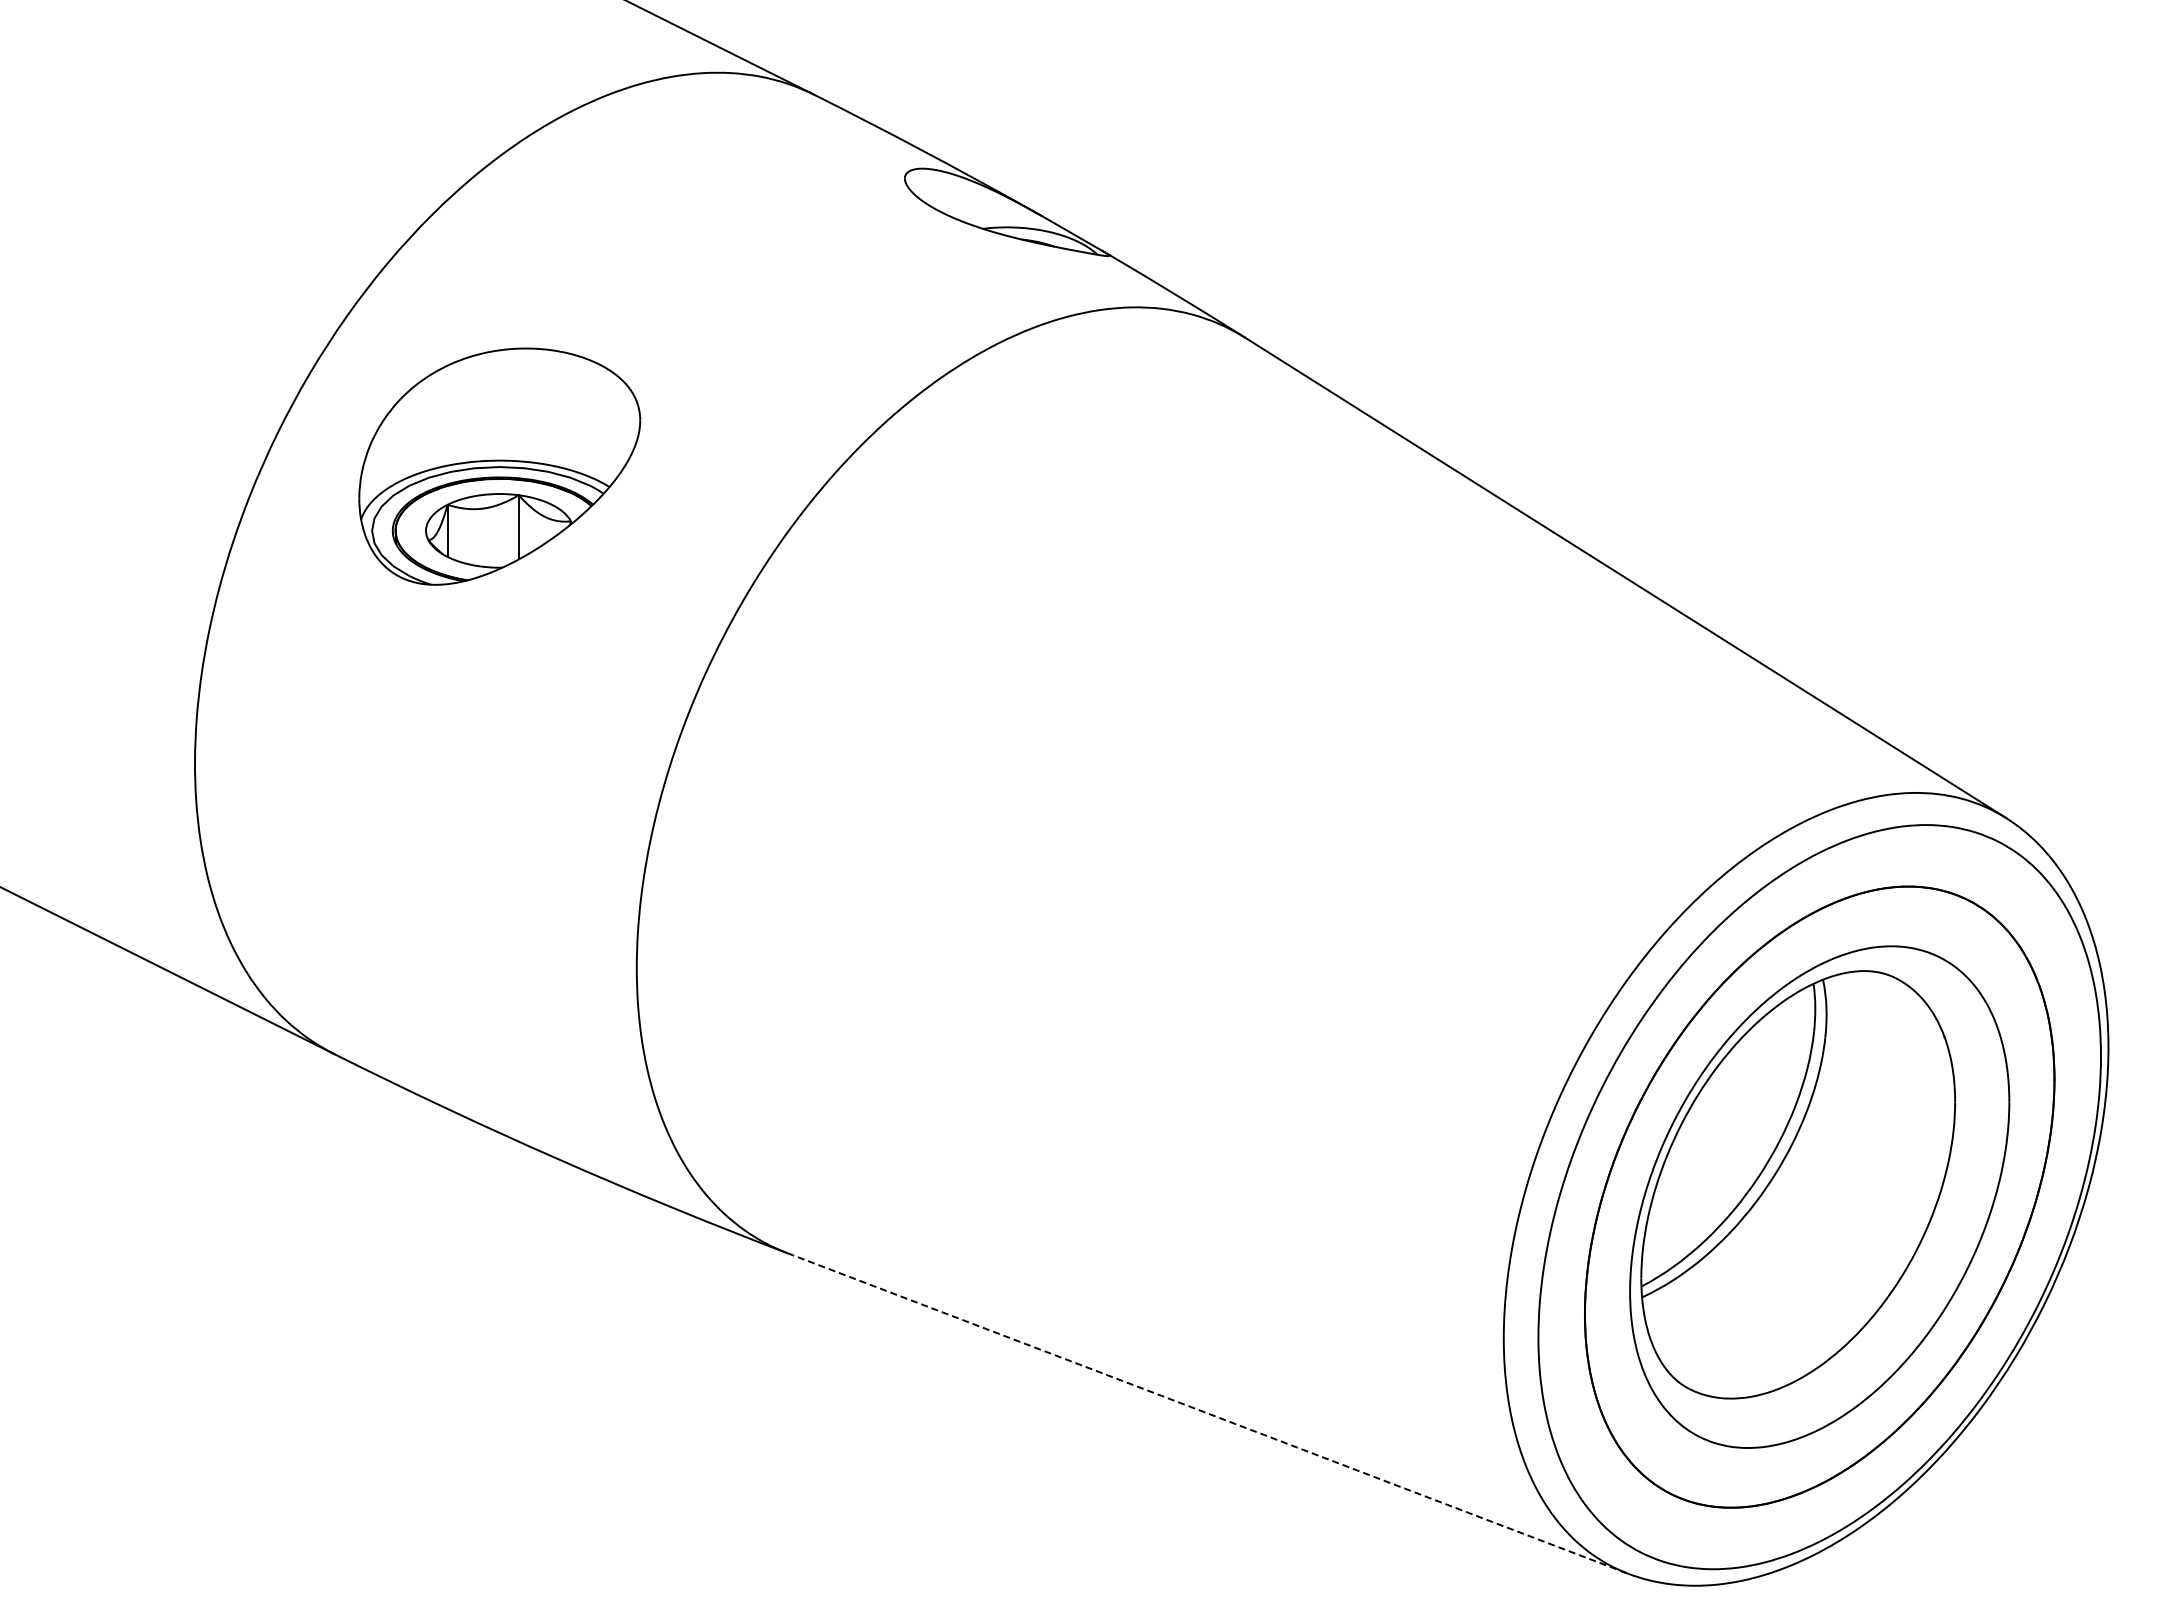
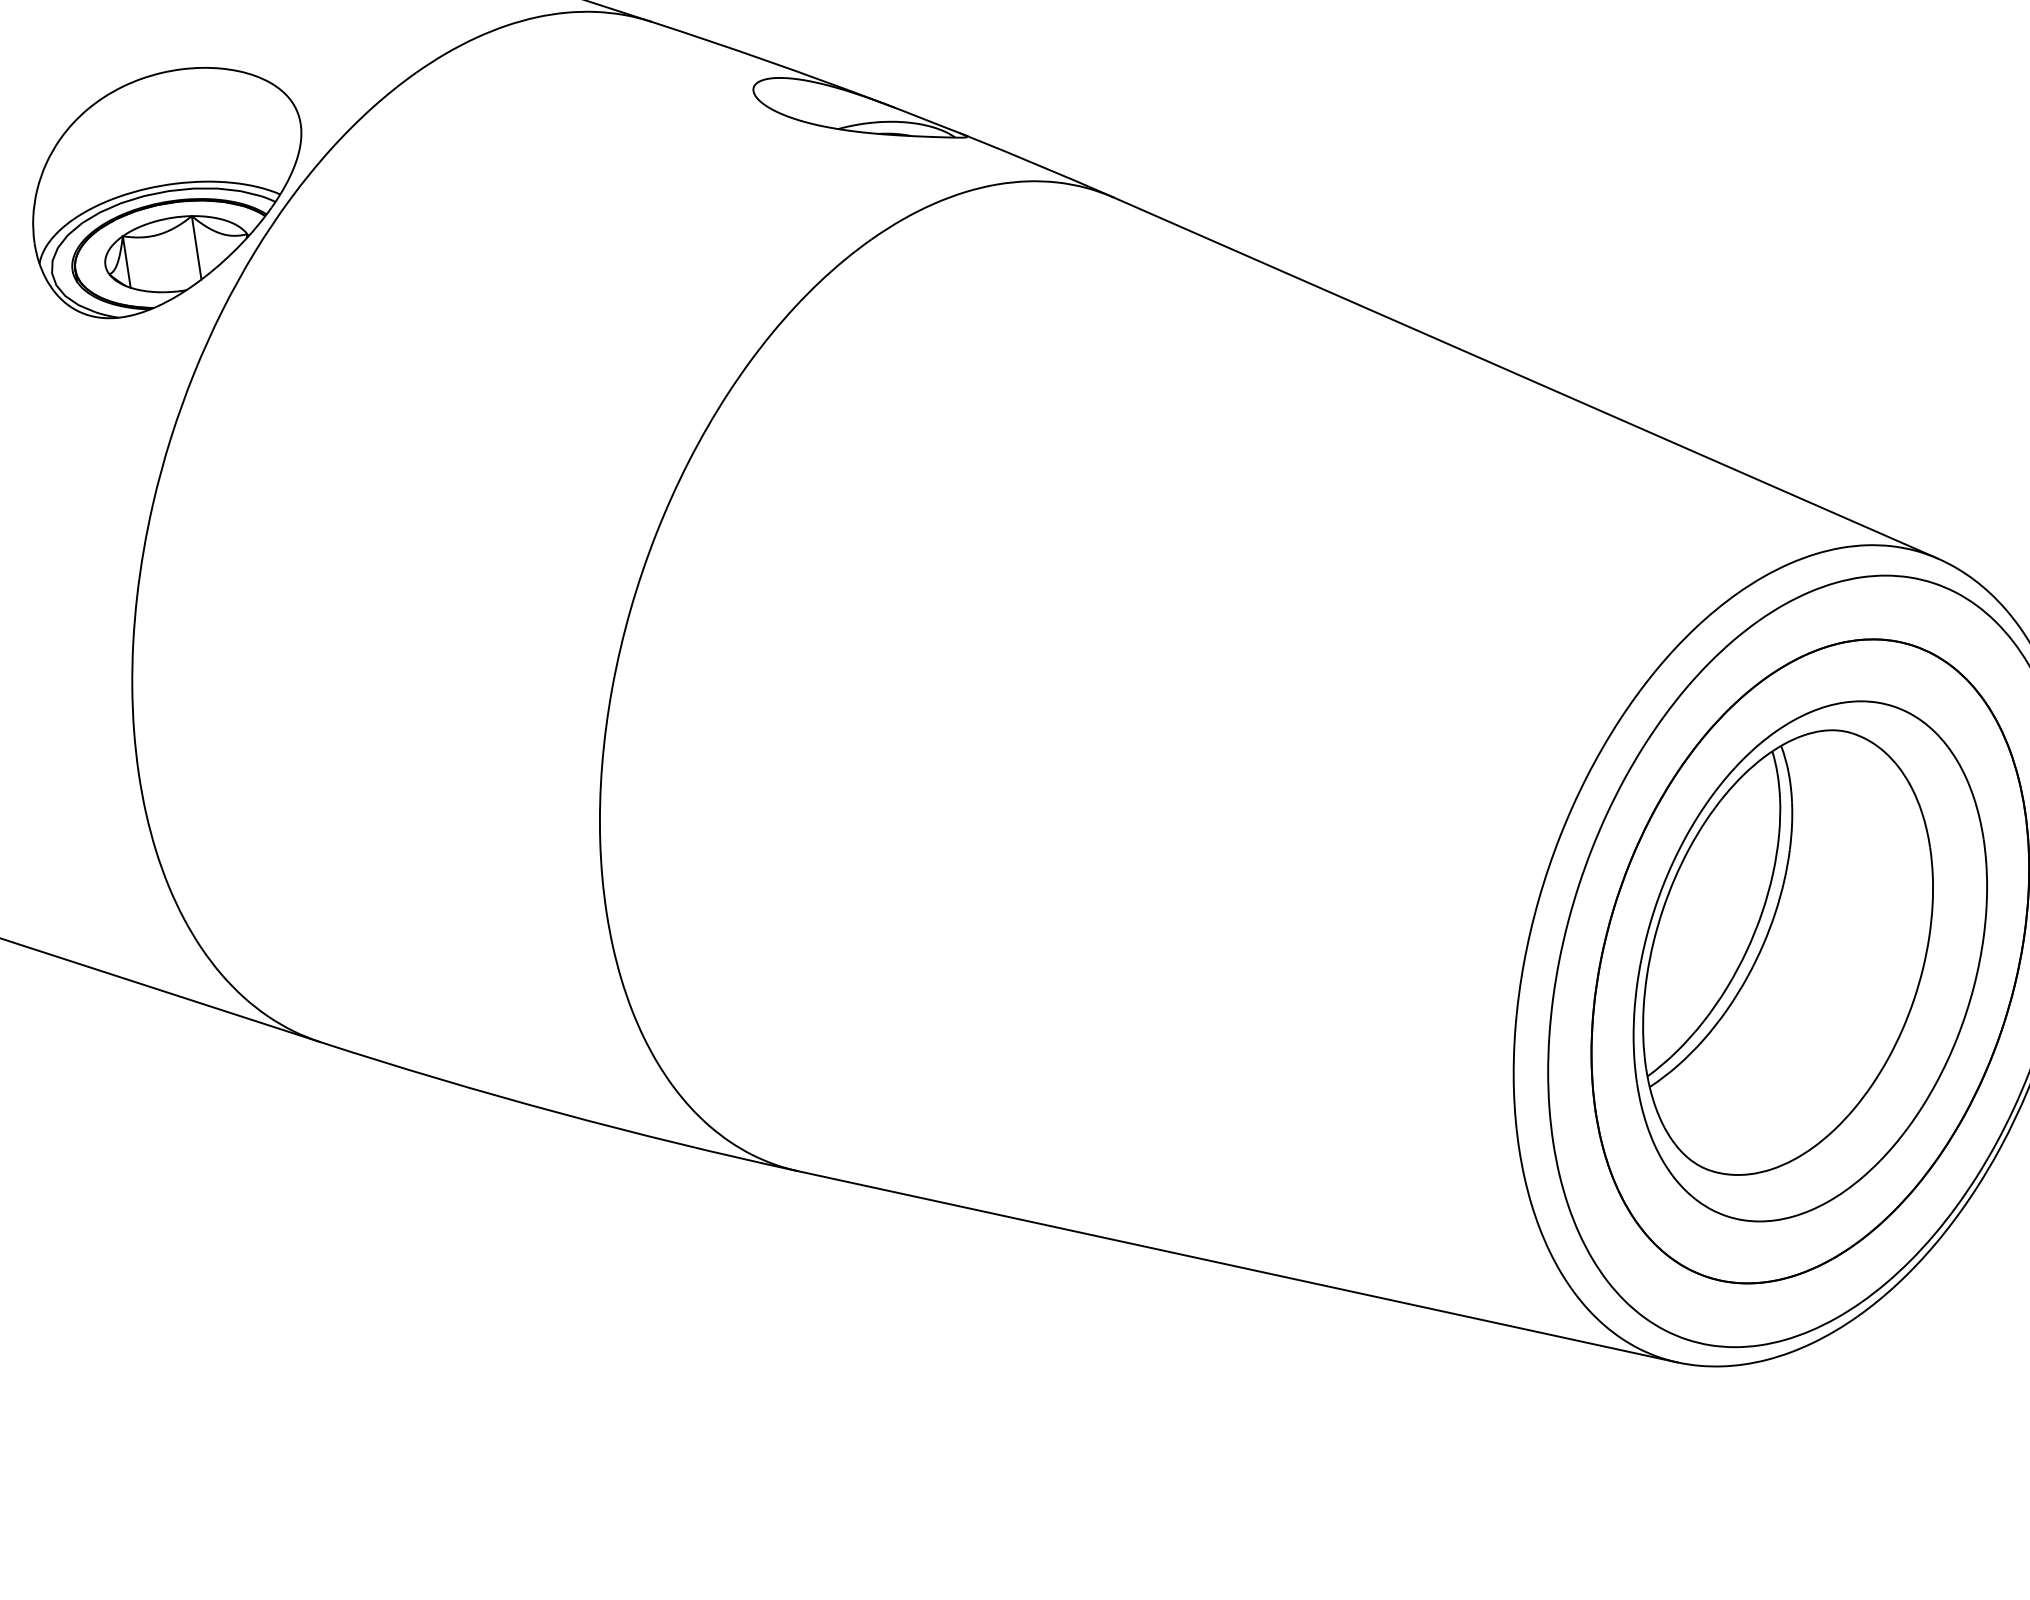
part: (499, 466) -> (168, 190), moved
line: (1207, 1413) -> (1237, 1266), dashed -> solid

